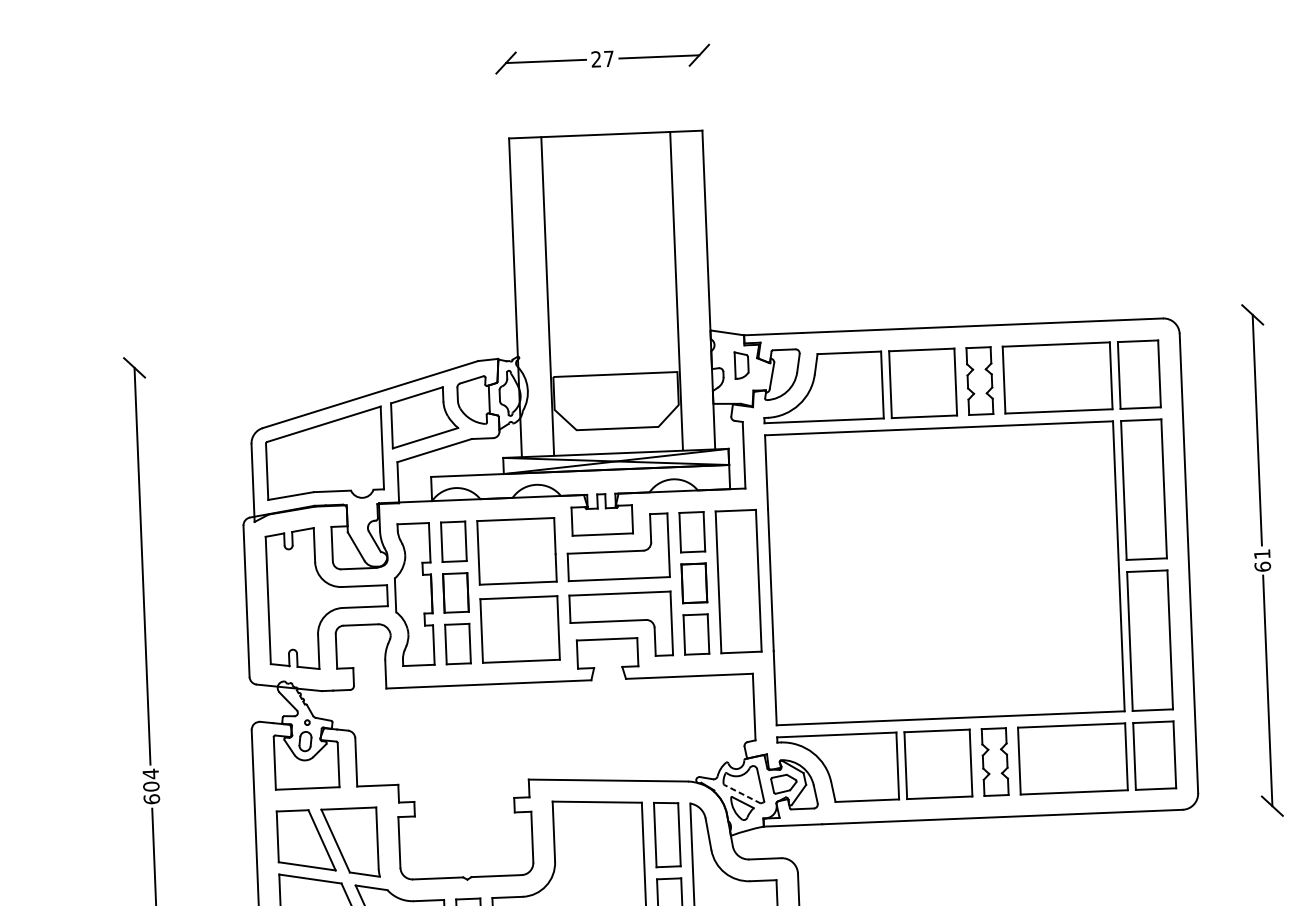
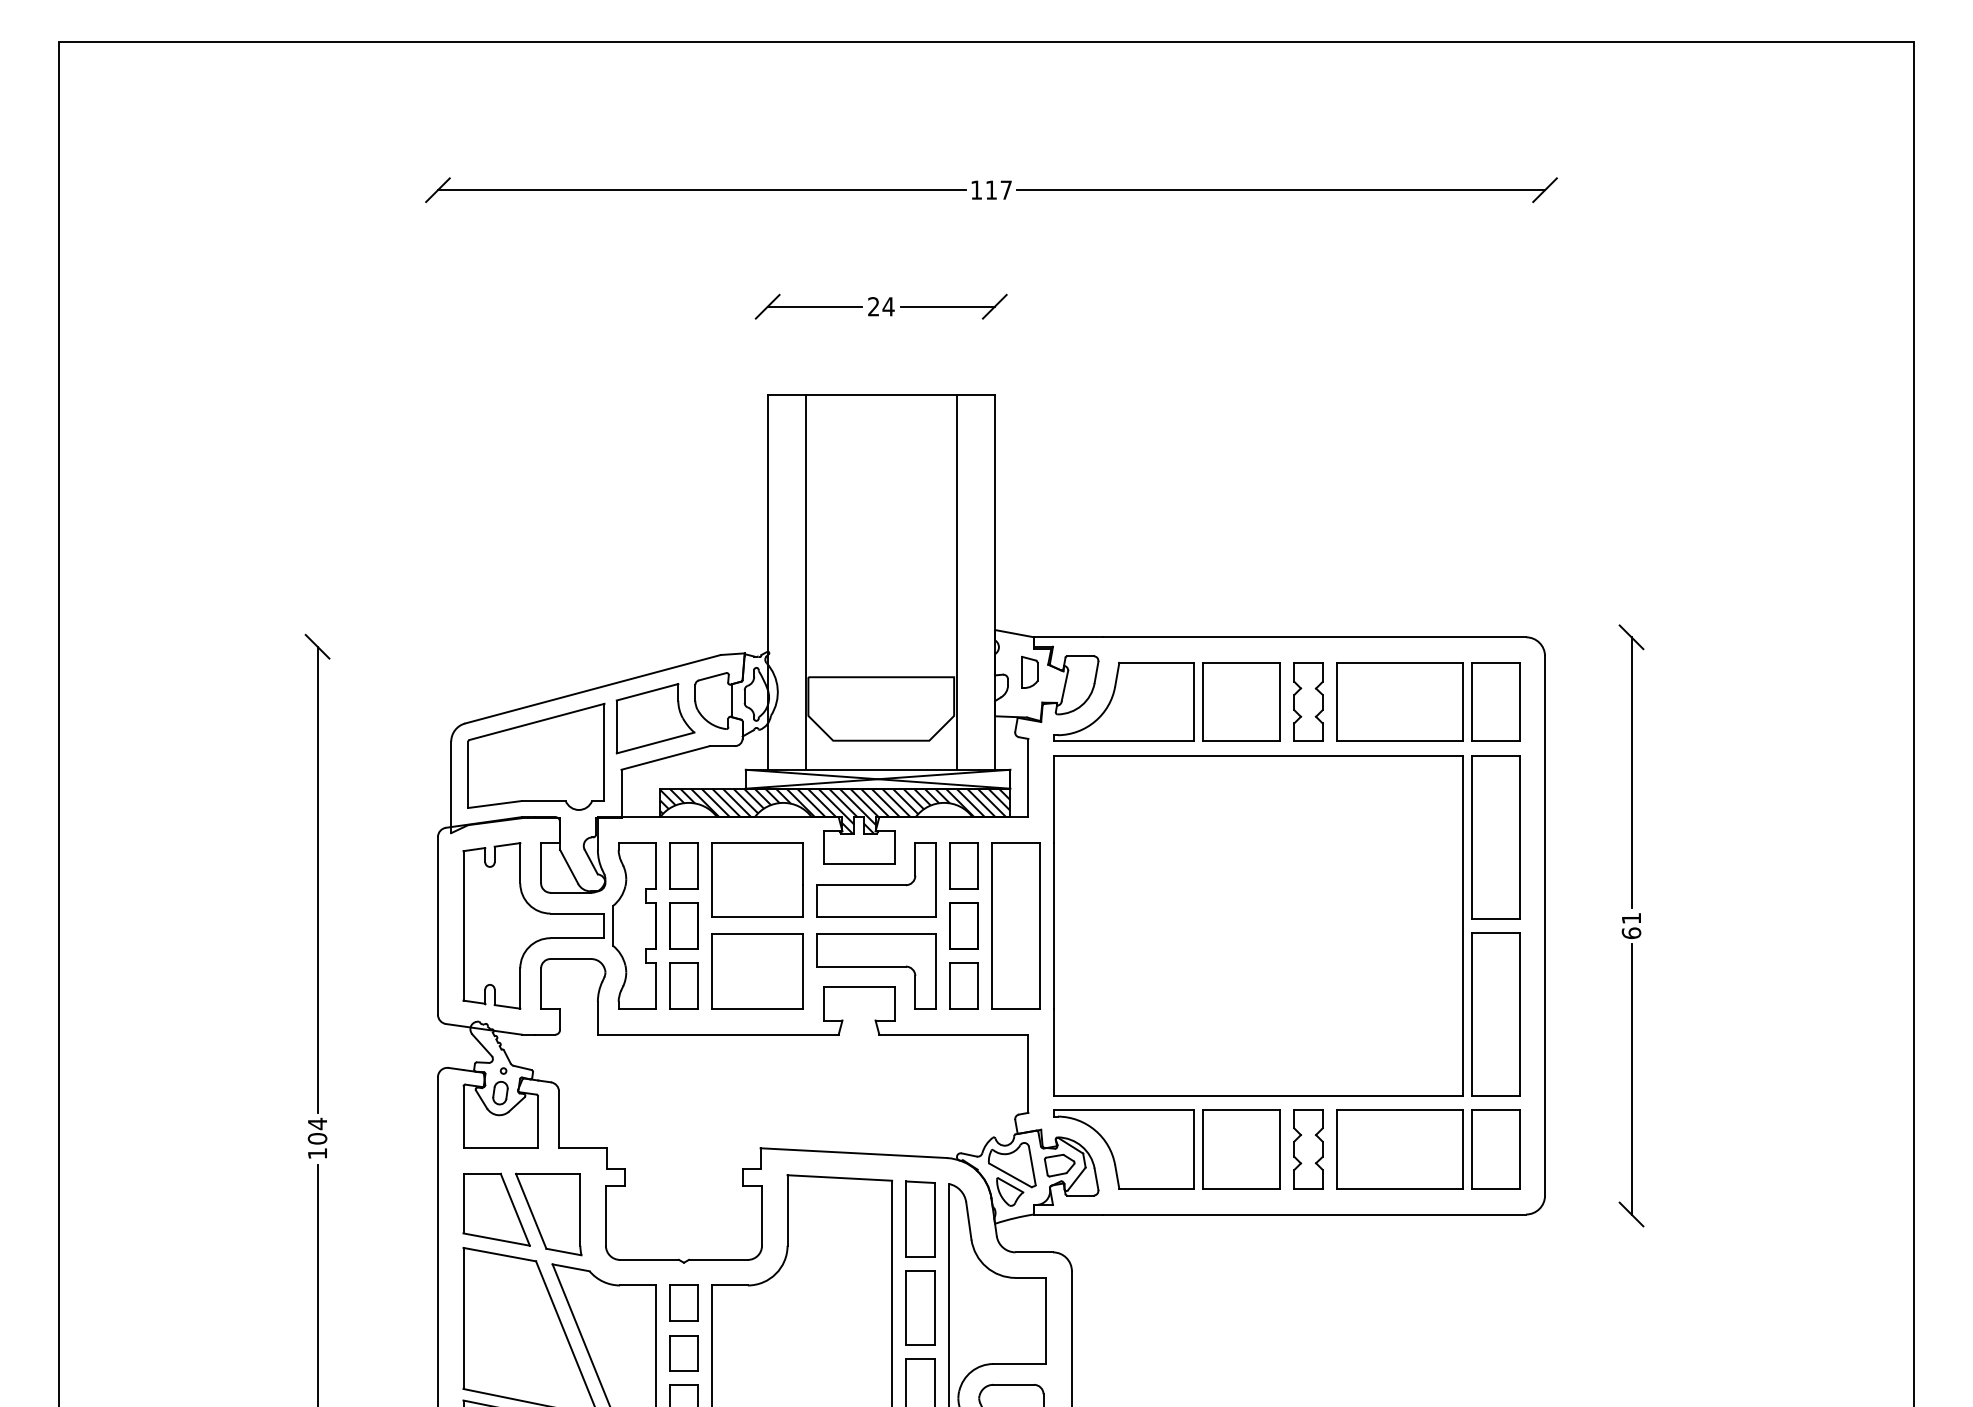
text: (608, 58) -> (888, 306), 27 -> 24
hatch: (580, 489) -> (835, 810), added
line: (742, 794) -> (1010, 1175), dashed -> solid
text: (151, 799) -> (317, 1153), 604 -> 104

